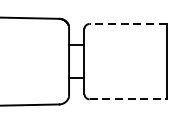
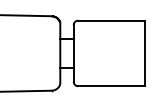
line: (127, 23) -> (111, 20), dashed -> solid
line: (127, 99) -> (111, 86), dashed -> solid

